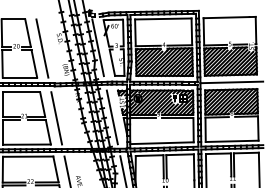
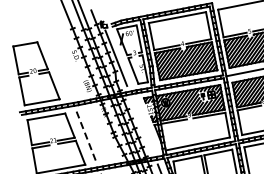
line: (42, 48) -> (59, 68), removed
line: (111, 117) -> (142, 126), removed
line: (56, 118) -> (86, 137), solid -> dashed

